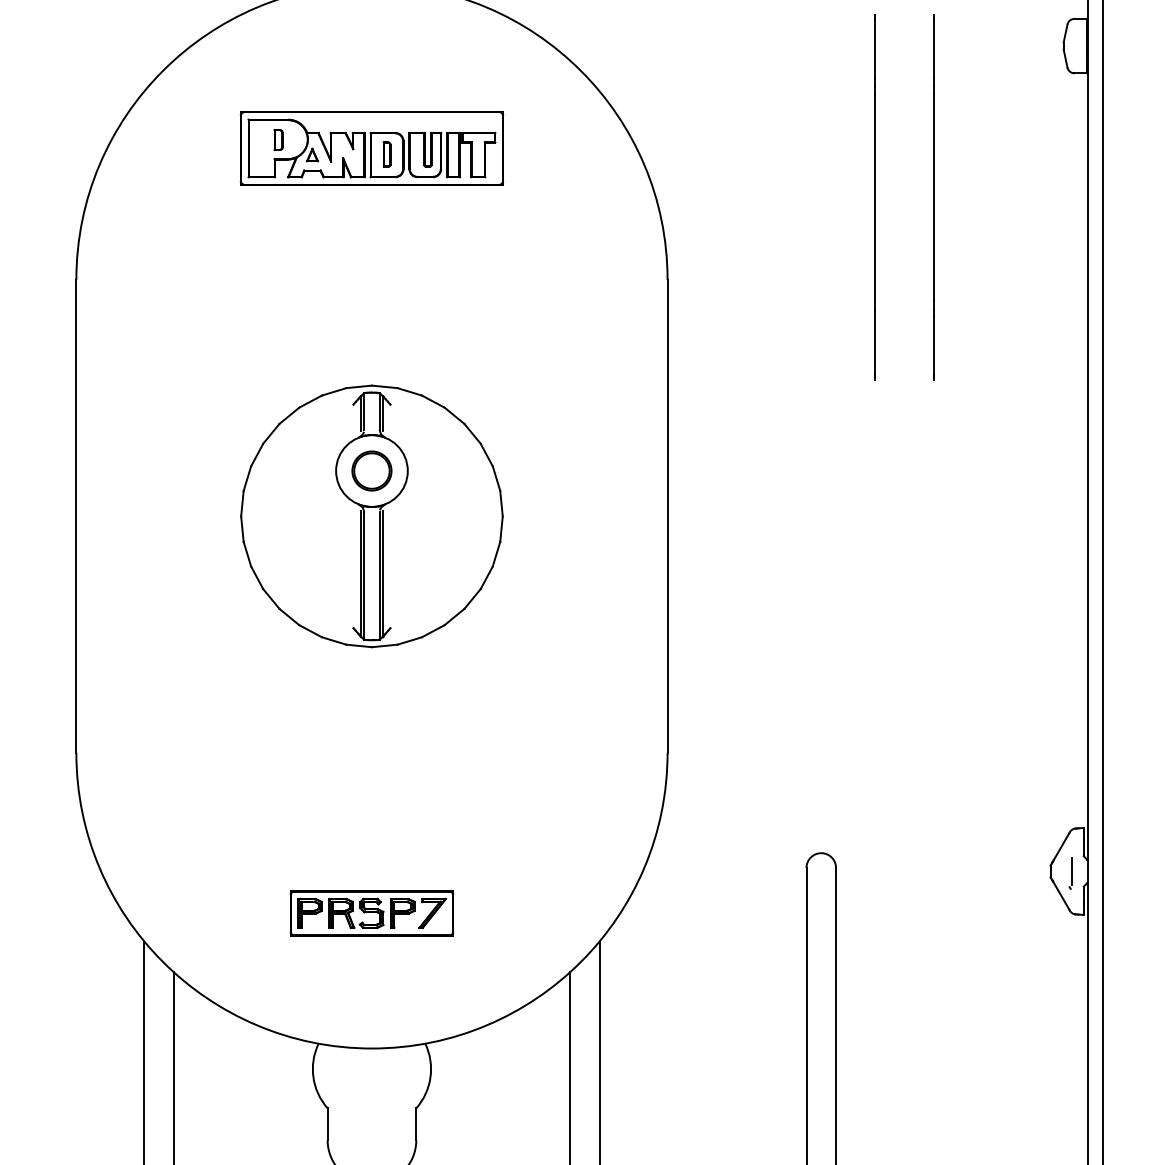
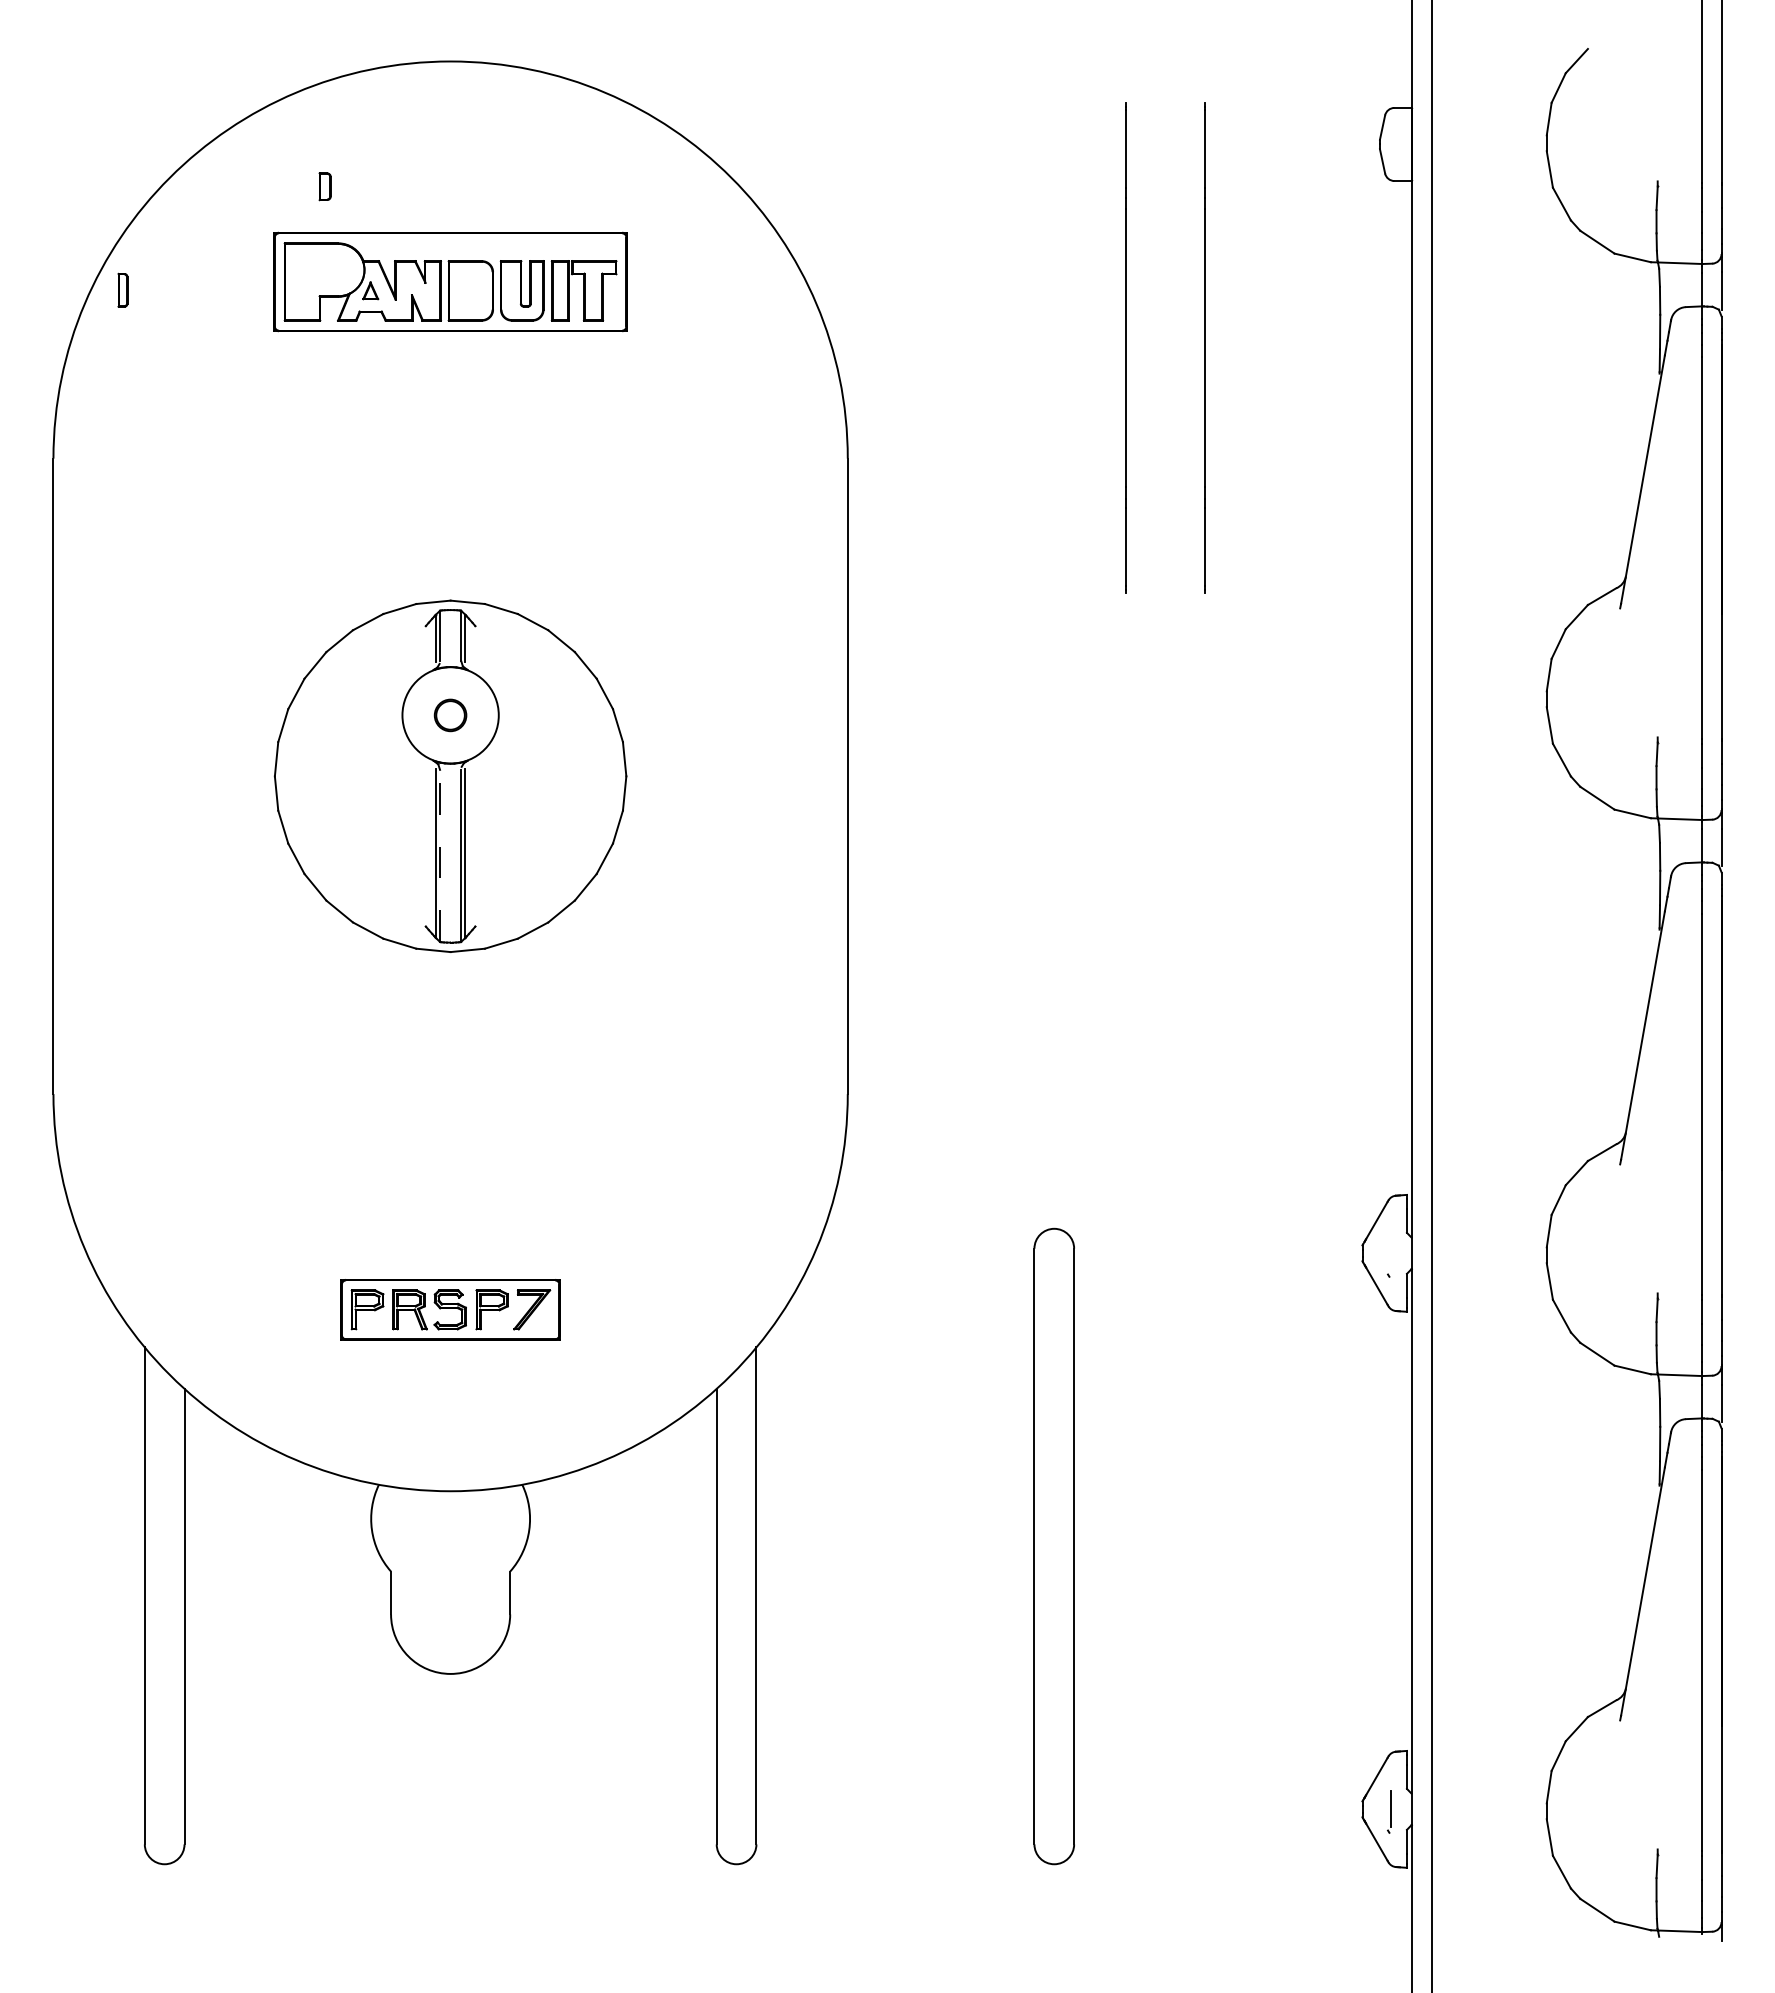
part: (278, 139) -> (324, 186), moved
part: (386, 154) -> (122, 289), moved
part: (371, 471) -> (450, 715), size x0.6
line: (364, 575) -> (440, 855), solid -> dashed
line: (1072, 871) -> (1391, 1253), removed

